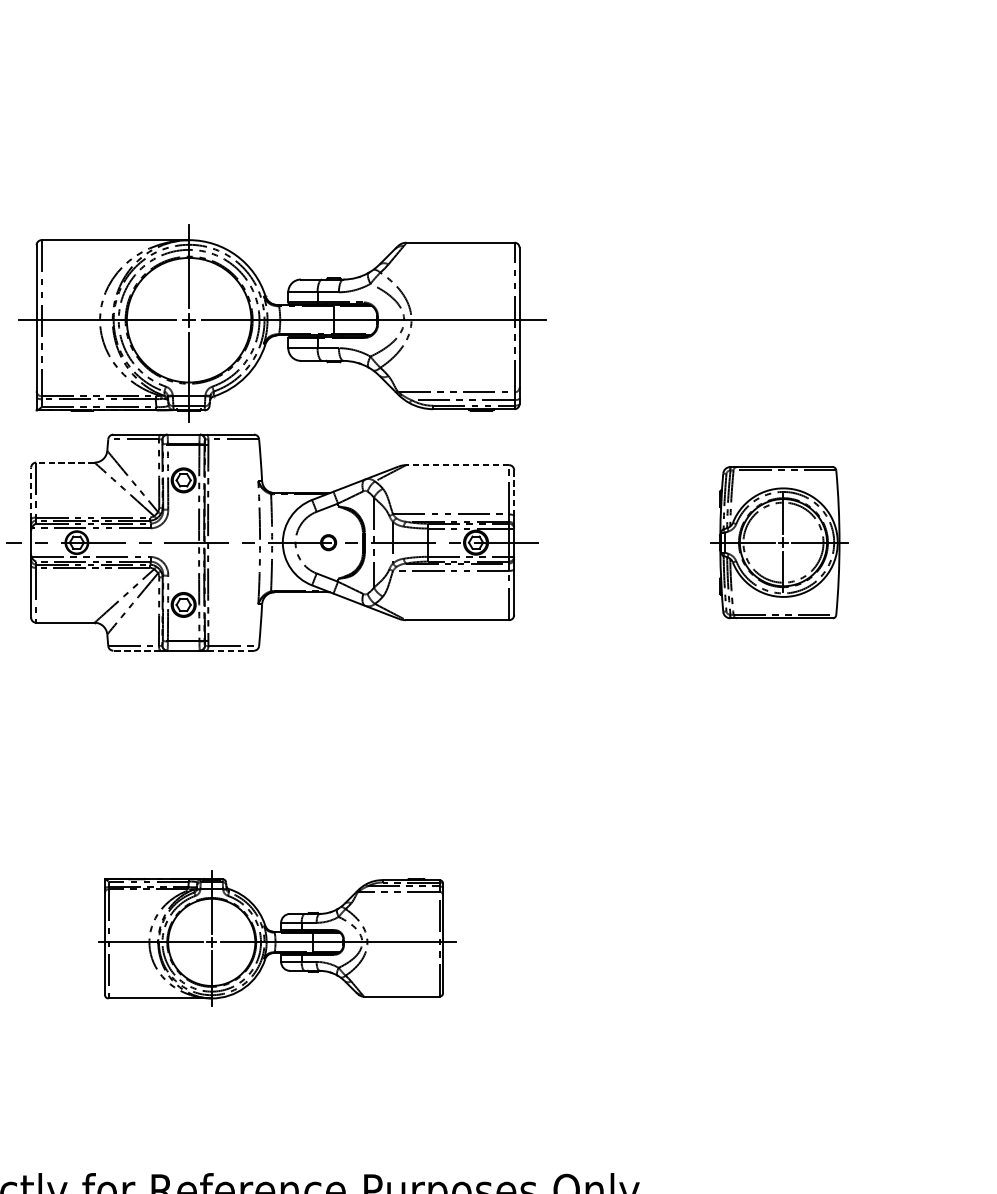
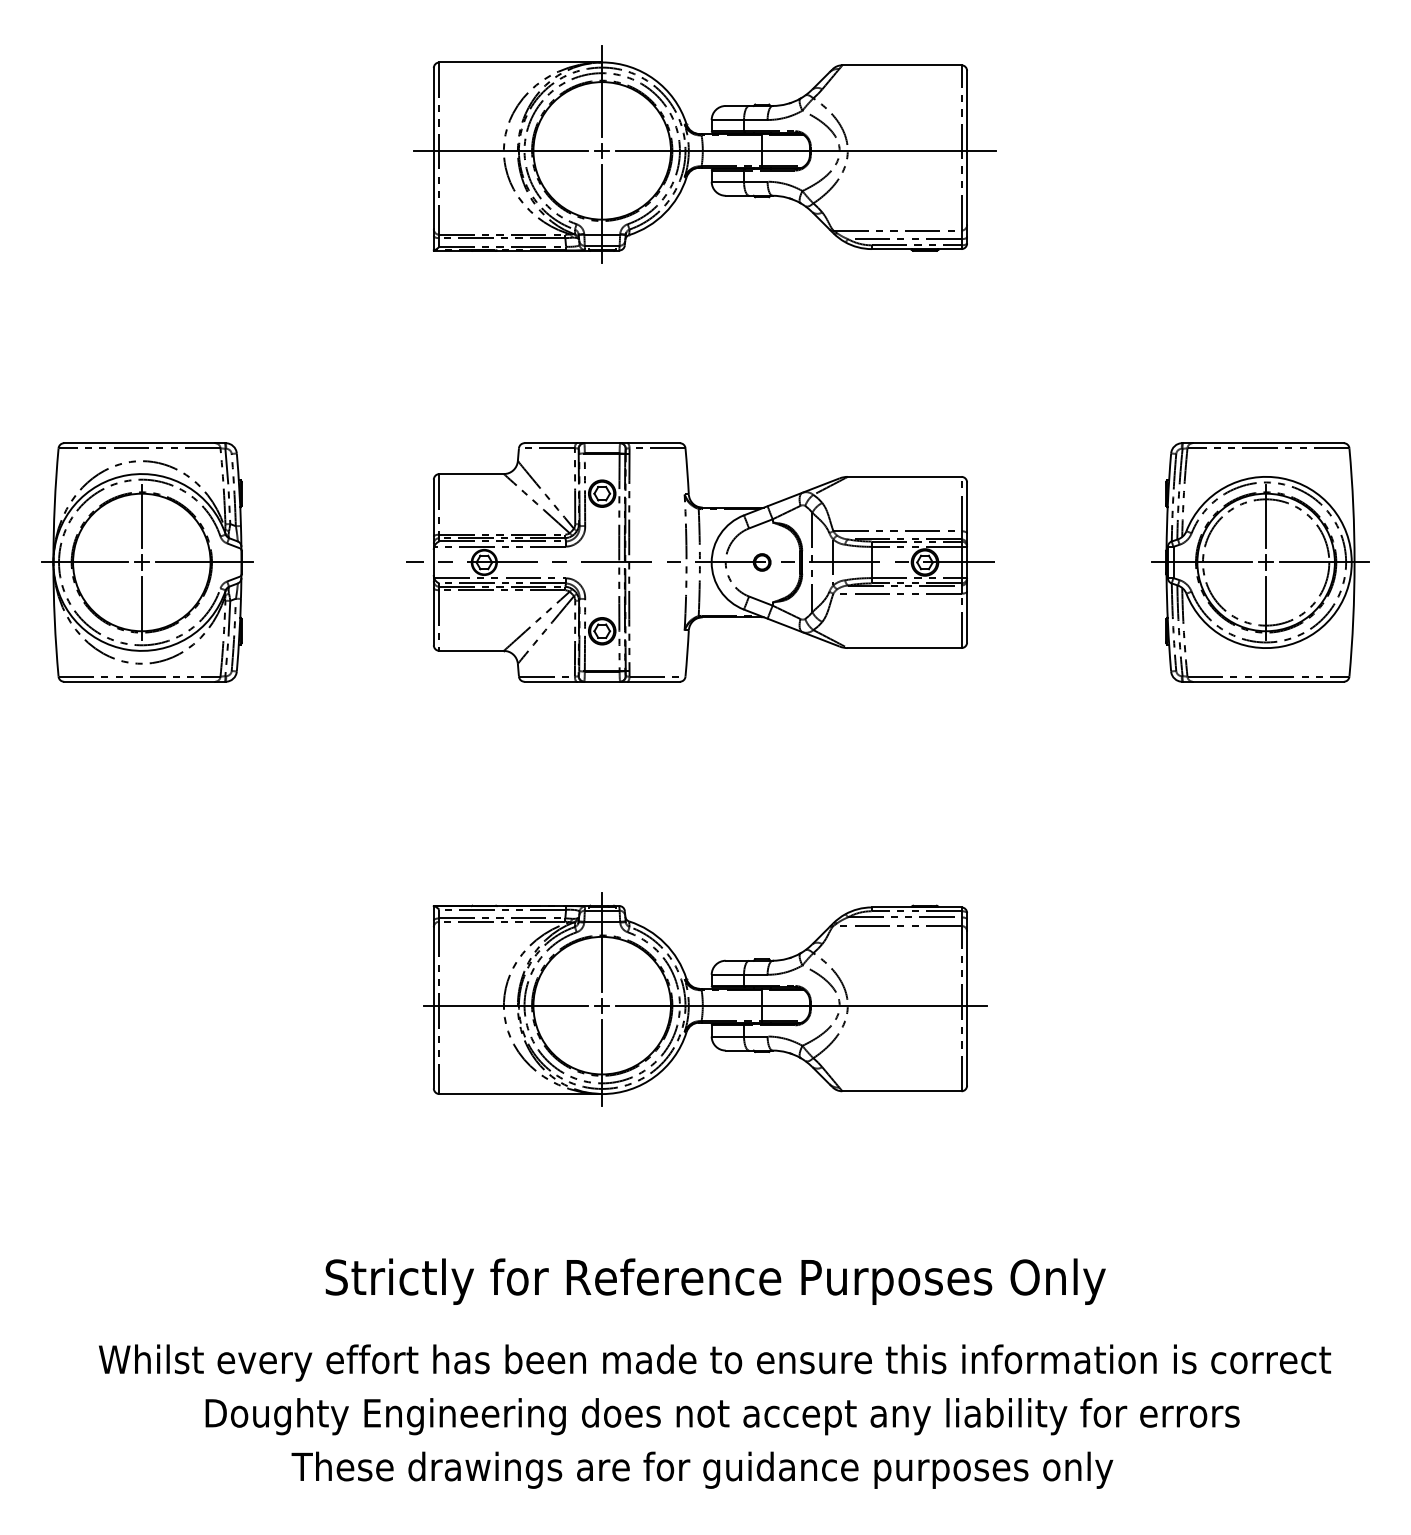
part: (281, 323) -> (704, 154), moved
line: (65, 462) -> (471, 474), dashed -> solid
line: (457, 464) -> (904, 476), dashed -> solid
line: (30, 492) -> (433, 507), dashed -> solid
line: (514, 493) -> (967, 508), dashed -> solid
part: (779, 542) -> (1260, 562), size x1.43
line: (136, 650) -> (550, 681), dashed -> solid
line: (230, 650) -> (653, 681), dashed -> solid
part: (277, 938) -> (705, 999), size x1.43

